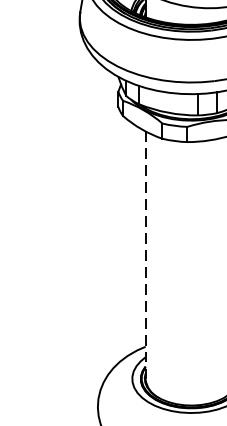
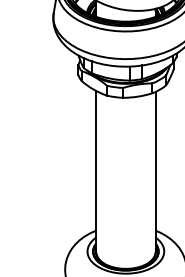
line: (146, 255) -> (96, 171), dashed -> solid

